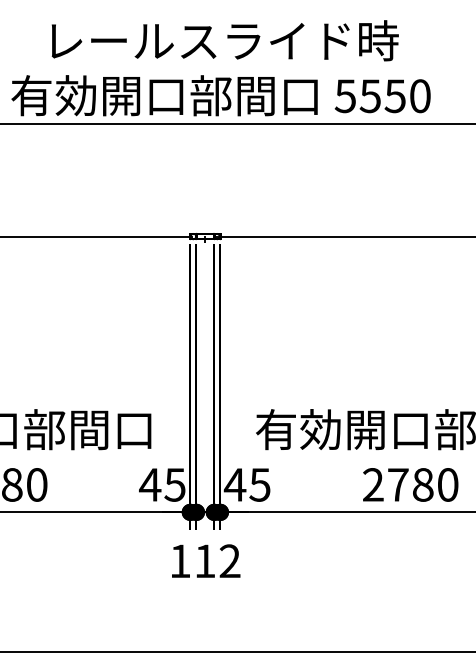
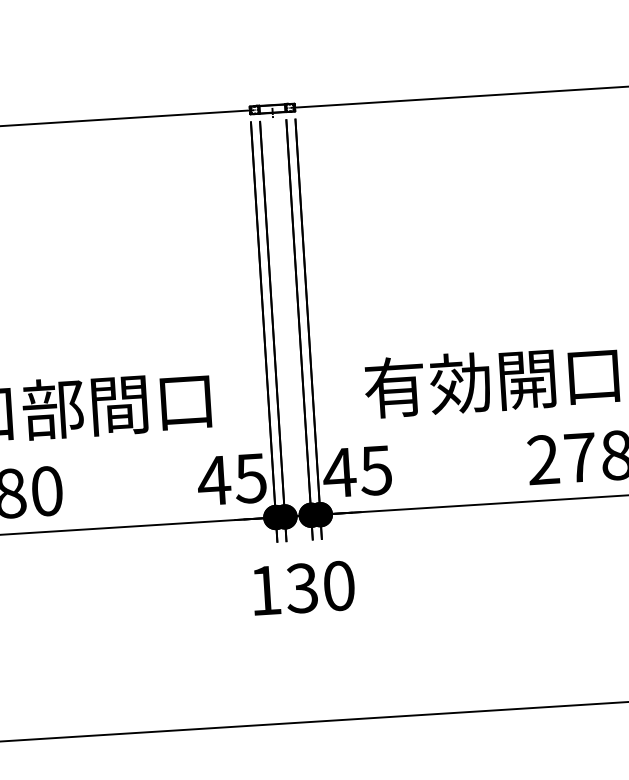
text: (217, 561) -> (320, 587), 112 -> 130

